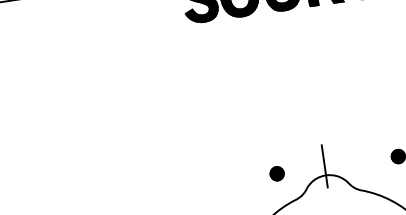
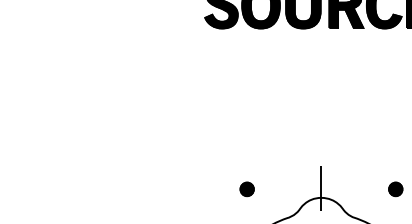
part: (276, 174) -> (246, 189), moved

